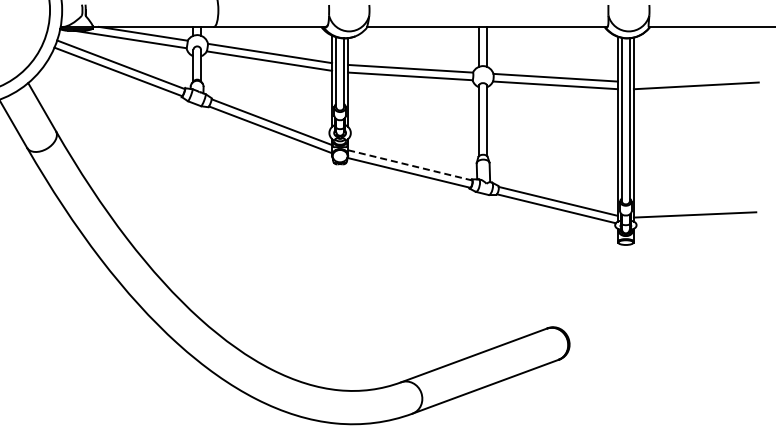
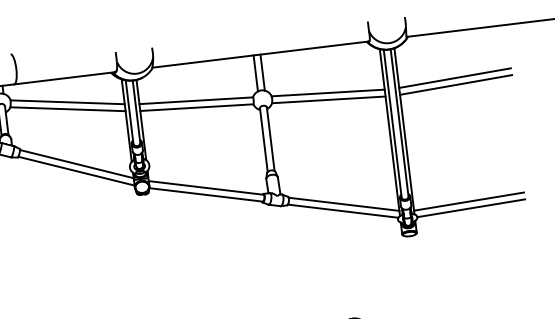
line: (695, 77) -> (454, 77), added
line: (409, 165) -> (205, 188), dashed -> solid
line: (696, 222) -> (471, 208), added

